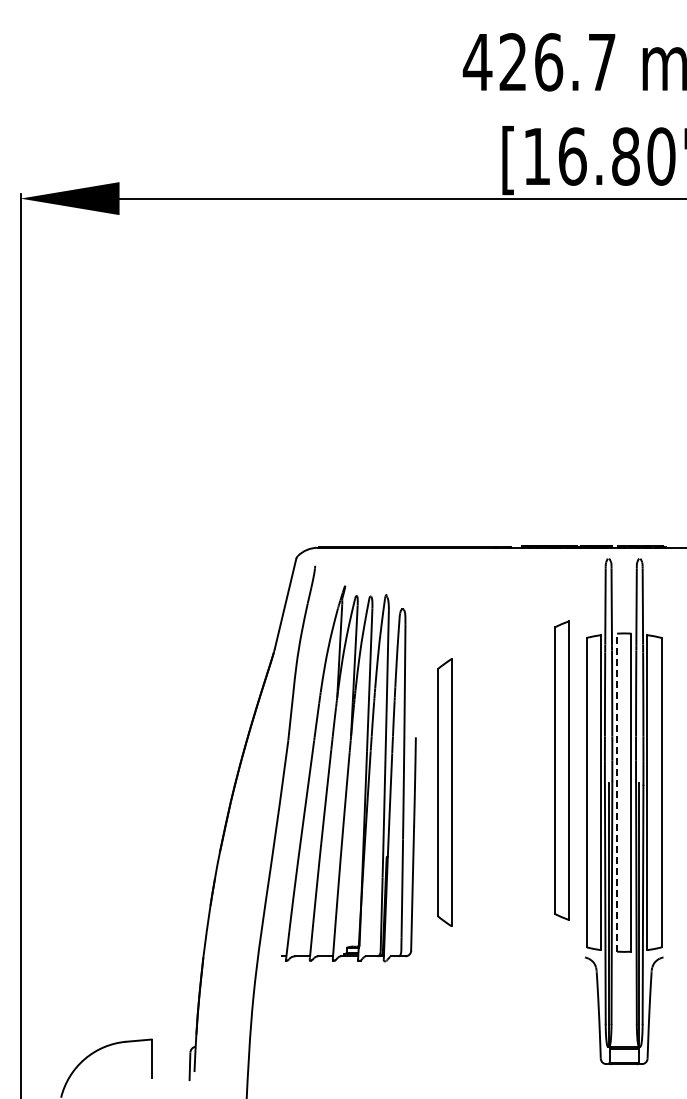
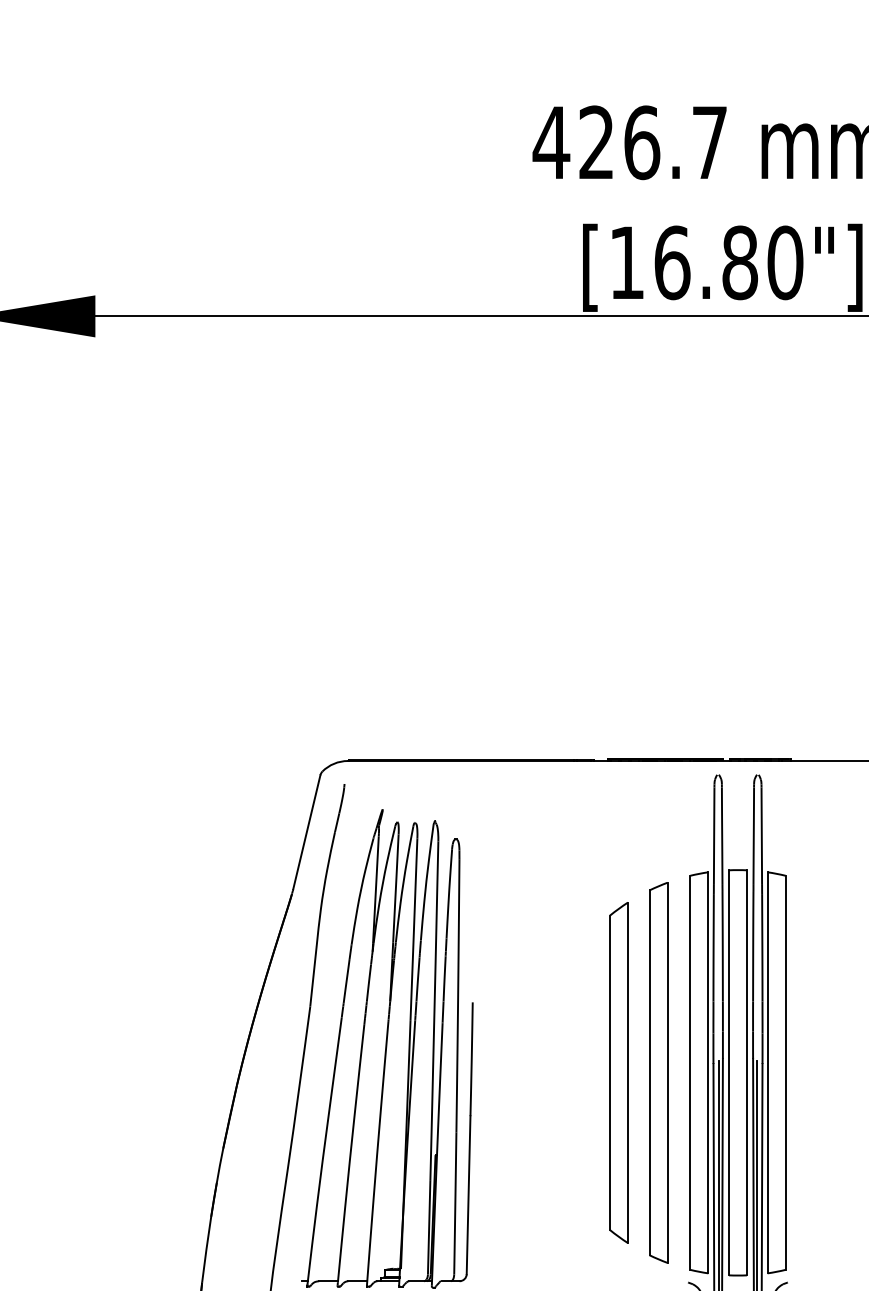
part: (561, 770) -> (658, 1072), moved
part: (444, 792) -> (618, 1072), moved
line: (617, 792) -> (729, 1072), dashed -> solid

